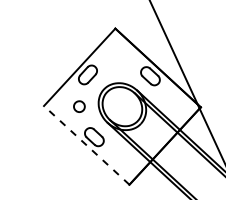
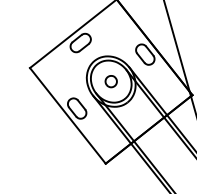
part: (79, 106) -> (111, 81), moved
line: (86, 145) -> (67, 115), dashed -> solid

